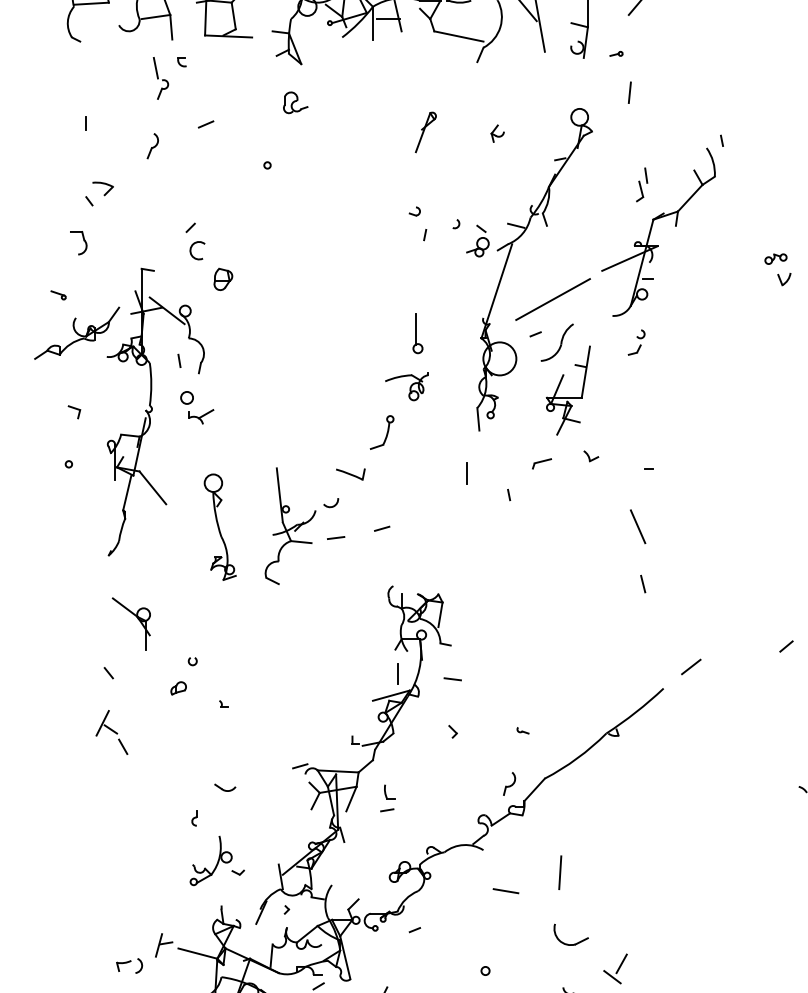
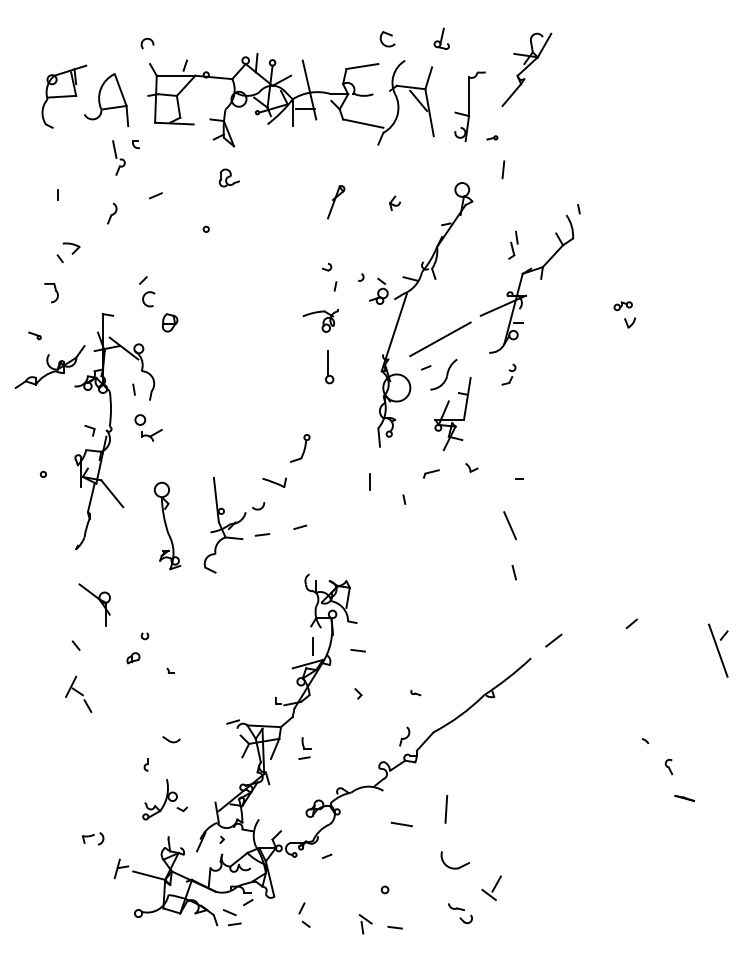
part: (406, 386) -> (320, 320), moved
part: (73, 411) -> (89, 430), moved
part: (129, 965) -> (93, 838), moved

